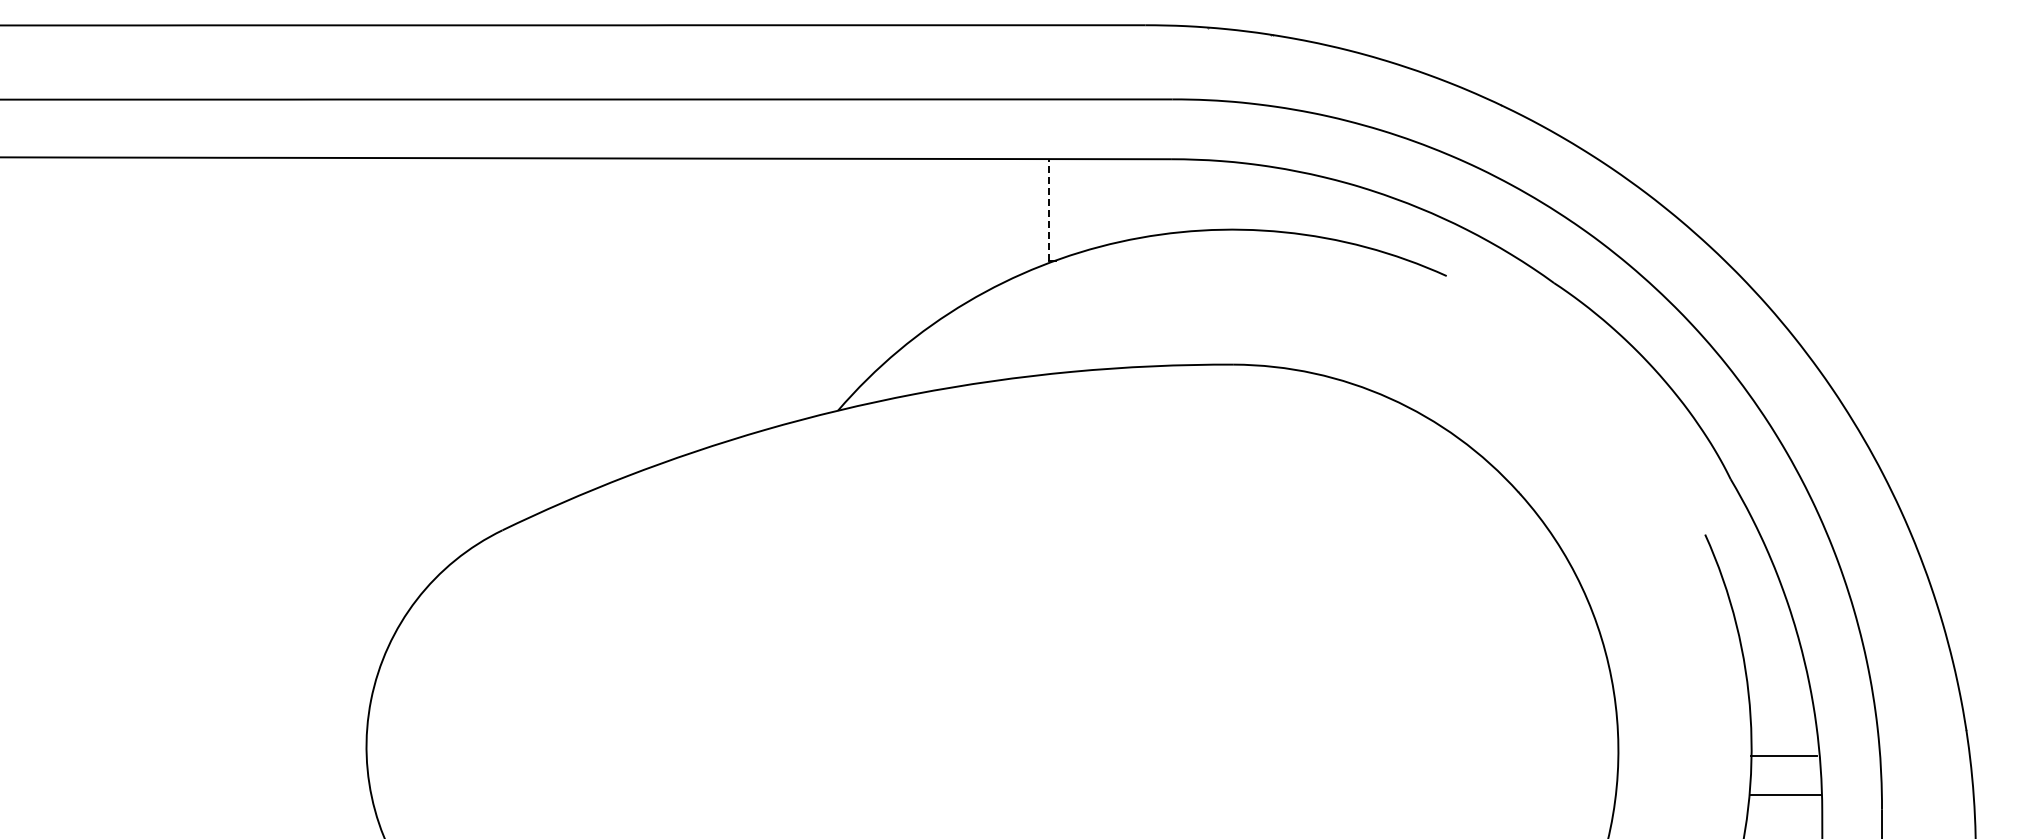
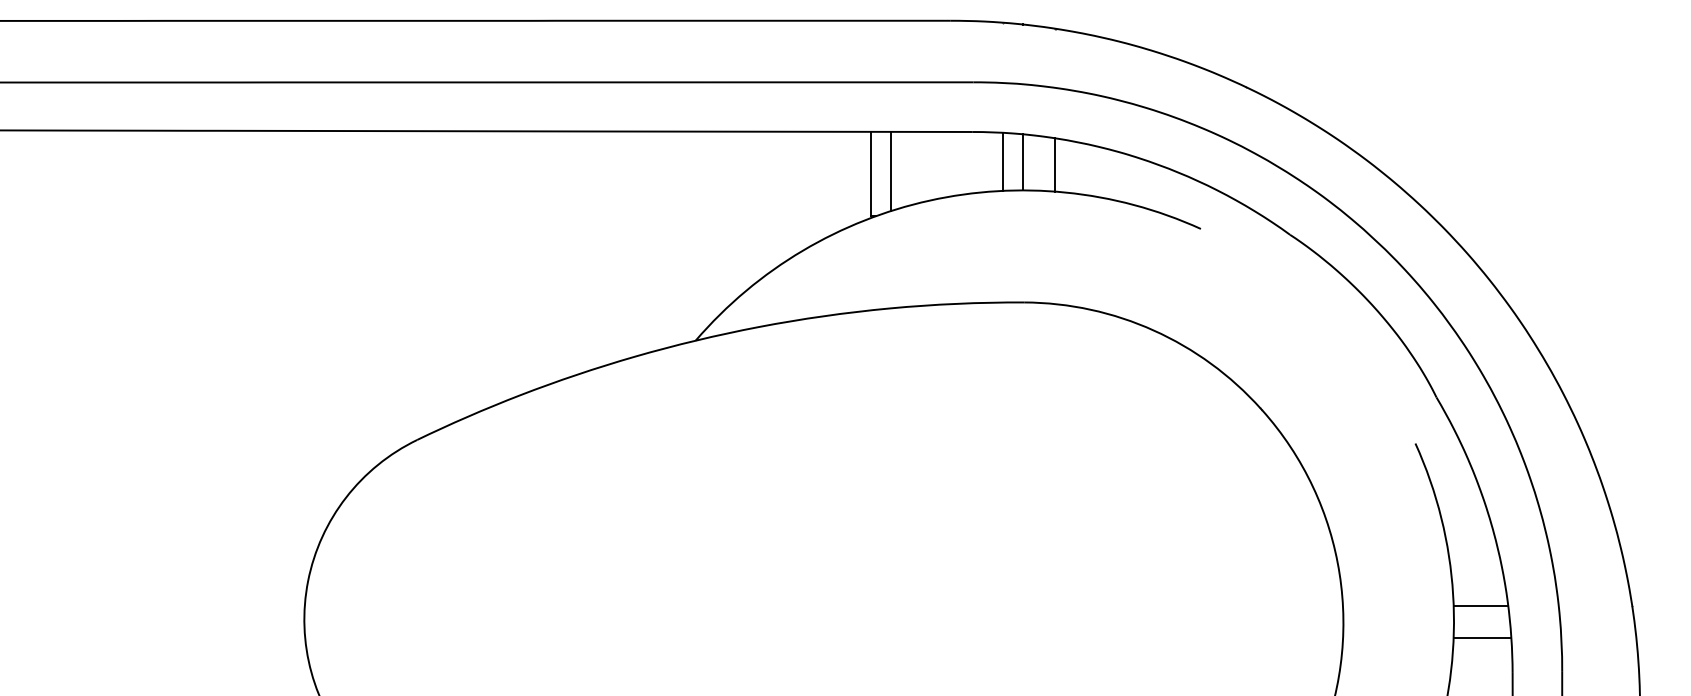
line: (1208, 195) -> (1003, 162), added
line: (1232, 195) -> (1023, 162), added
line: (1270, 198) -> (1054, 164), added
line: (1073, 206) -> (891, 171), added
line: (1049, 209) -> (871, 173), dashed -> solid
line: (1784, 755) -> (1481, 605), moved
line: (1785, 795) -> (1482, 637), moved

